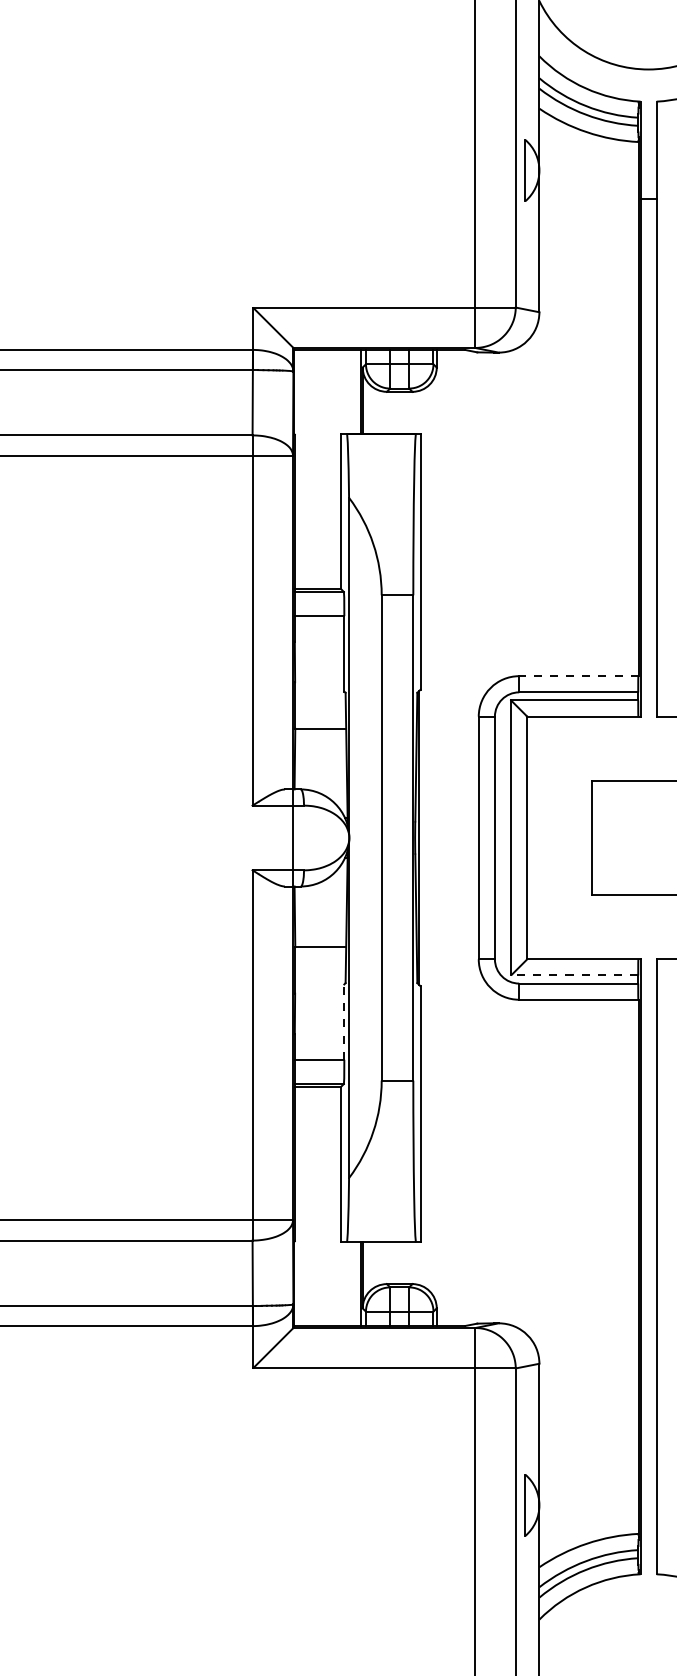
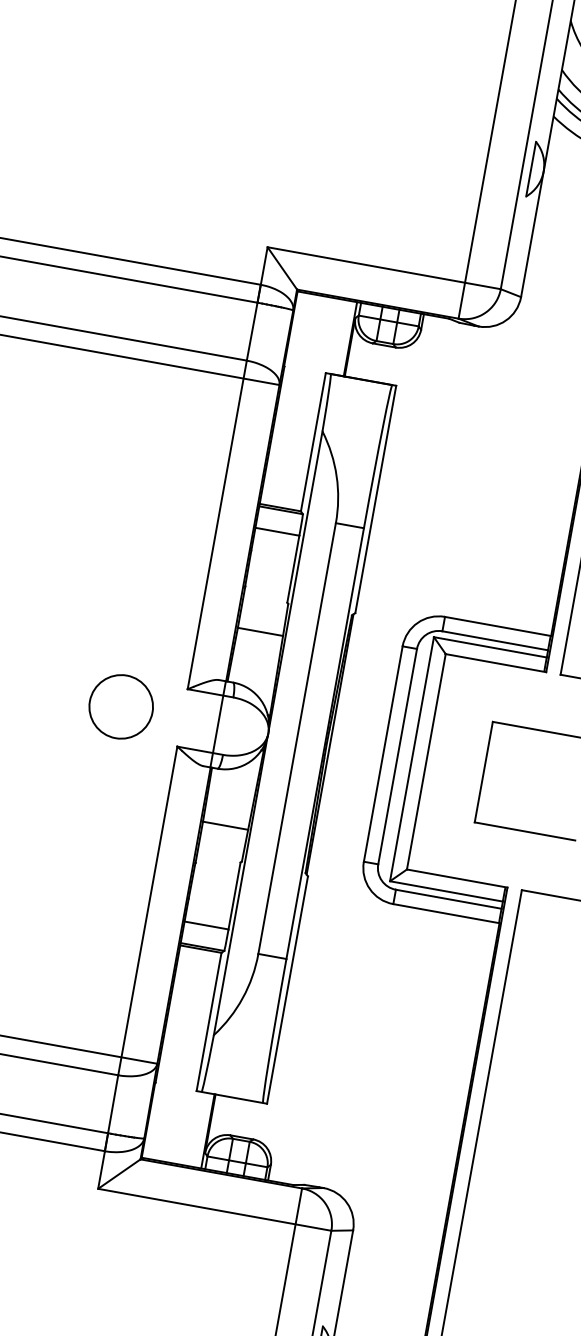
line: (579, 676) -> (498, 626), dashed -> solid
circle: (183, 837) -> (121, 706), added
line: (574, 975) -> (446, 891), dashed -> solid
line: (344, 1022) -> (234, 896), dashed -> solid

